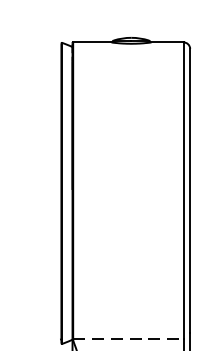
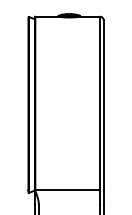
line: (129, 339) -> (68, 190), dashed -> solid

